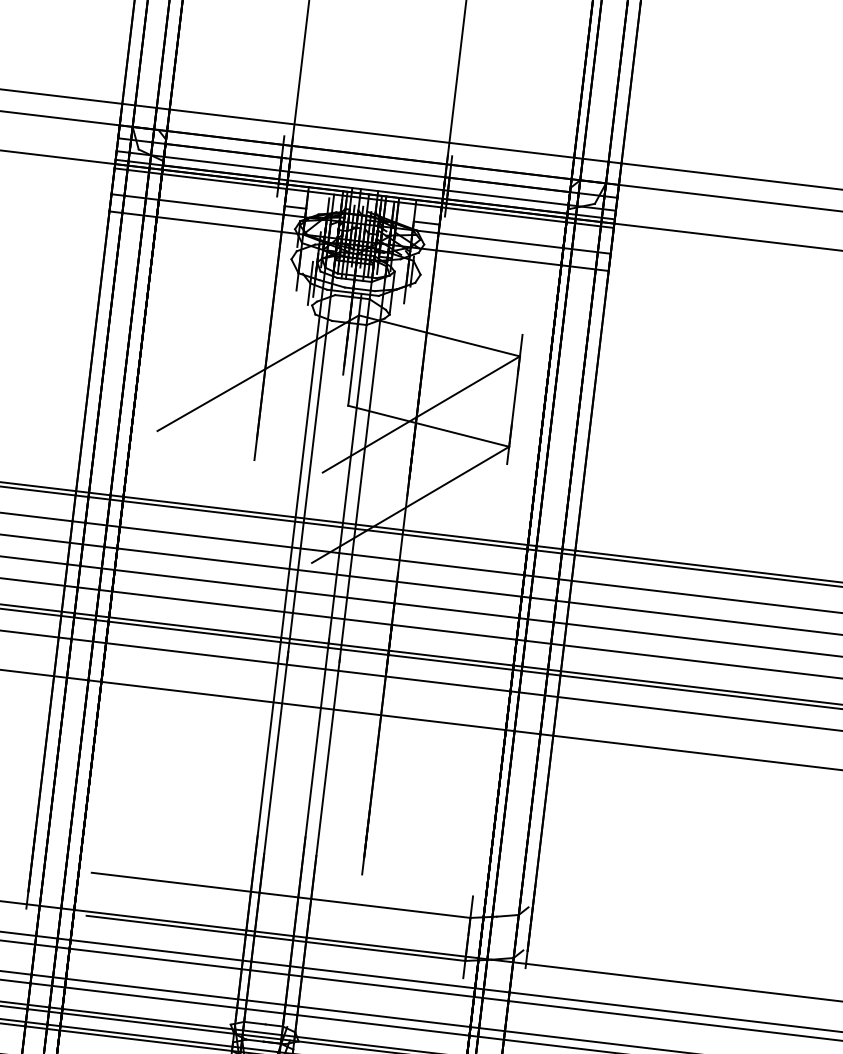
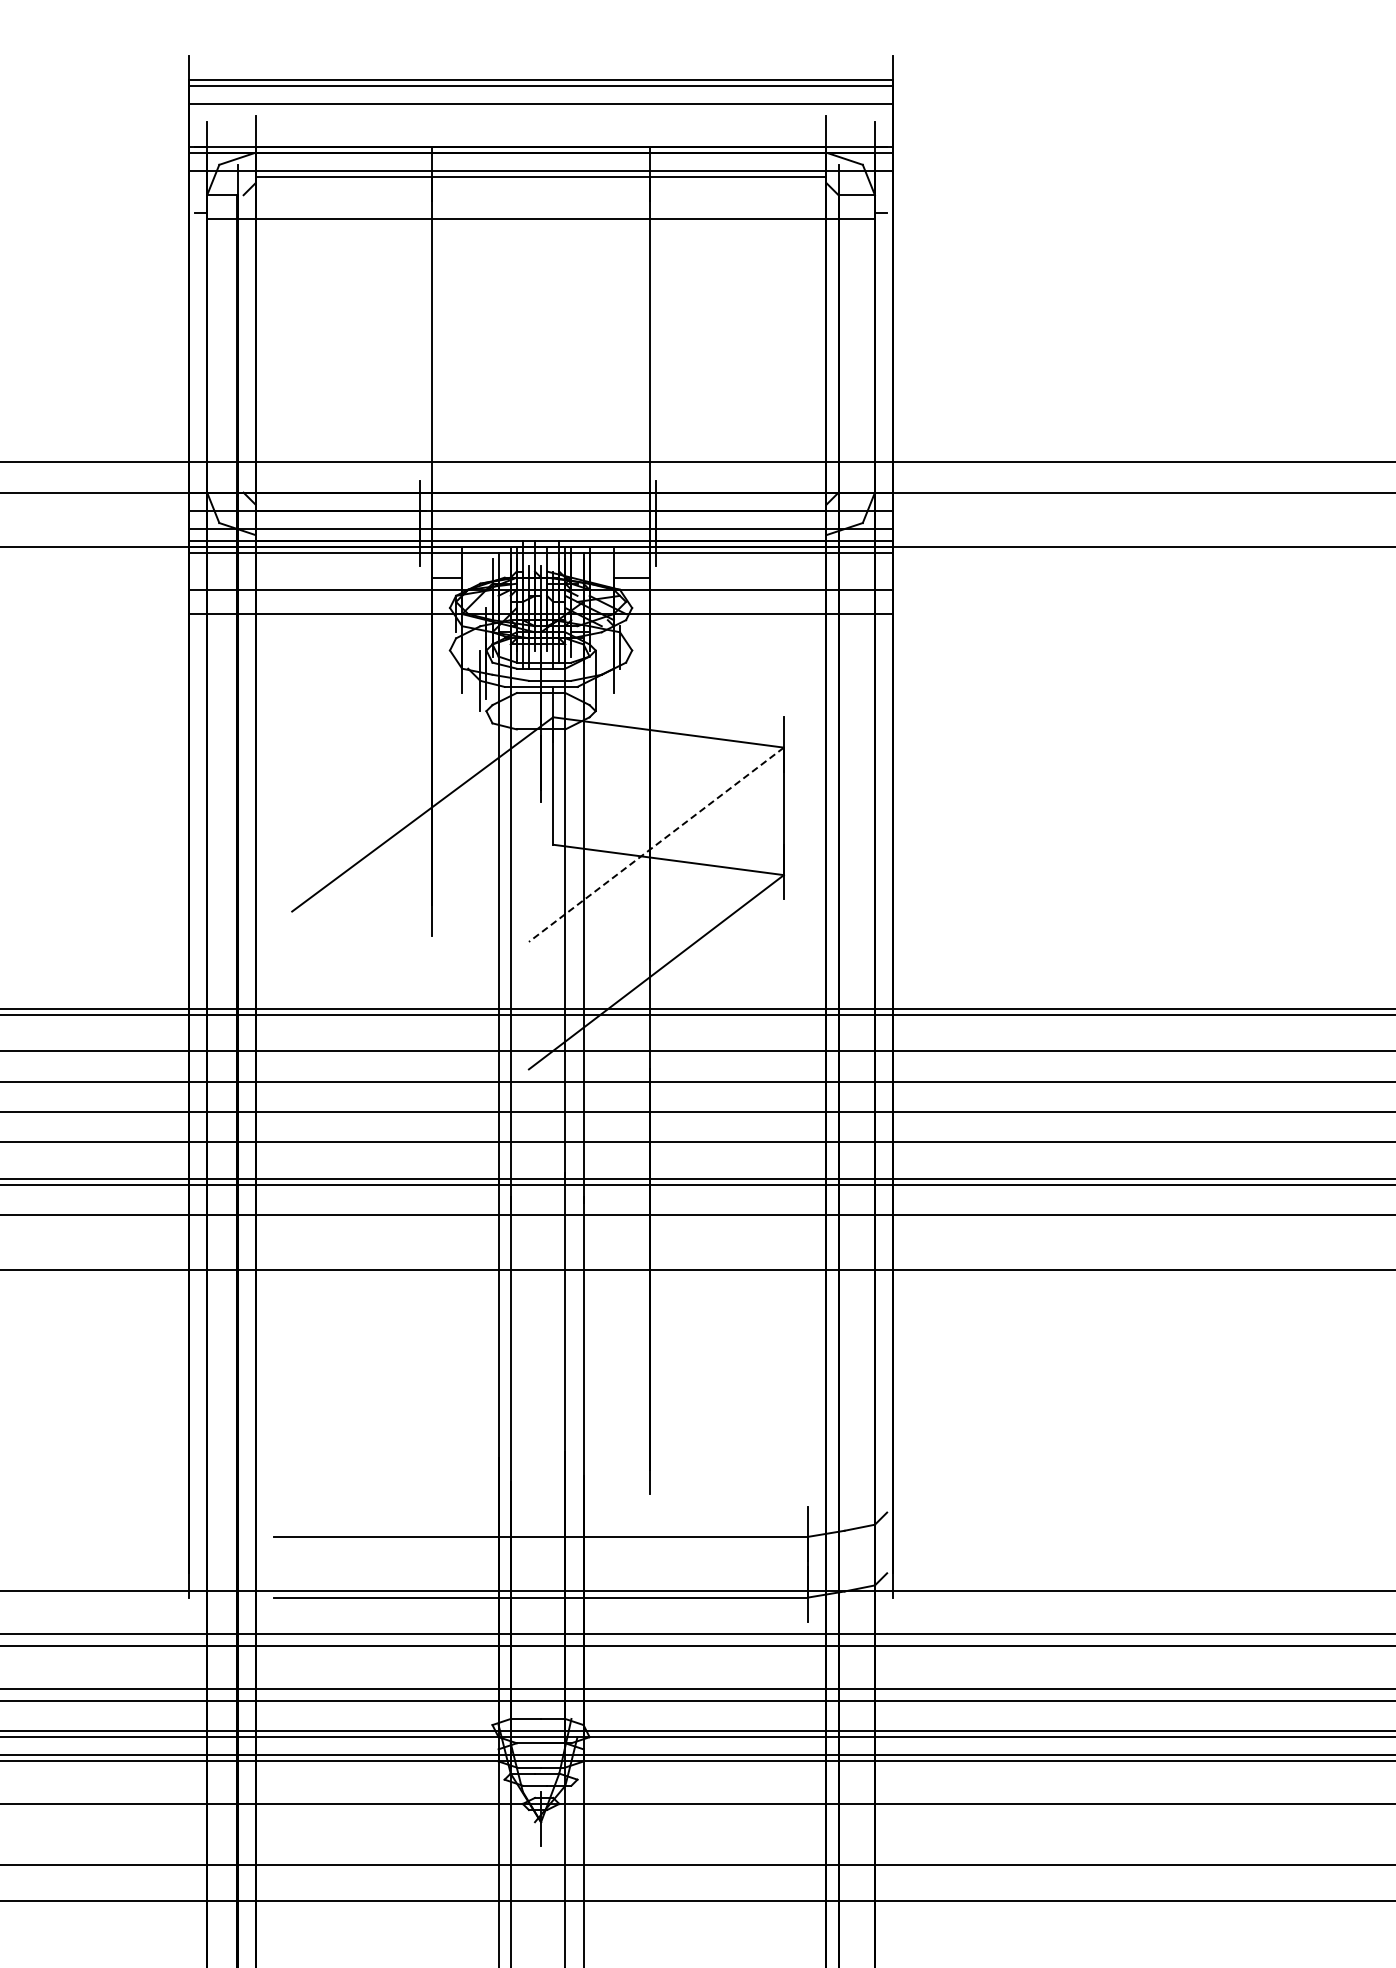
line: (421, 415) -> (656, 845), solid -> dashed

